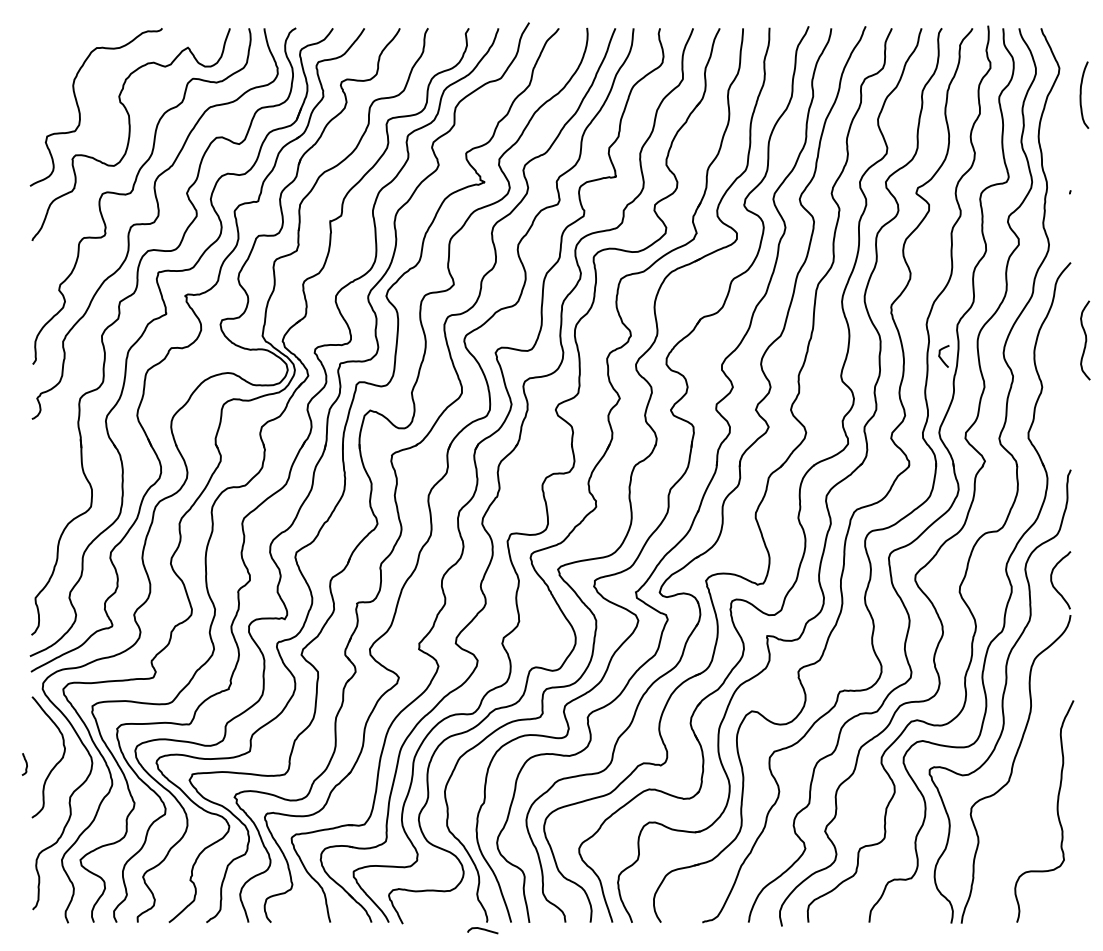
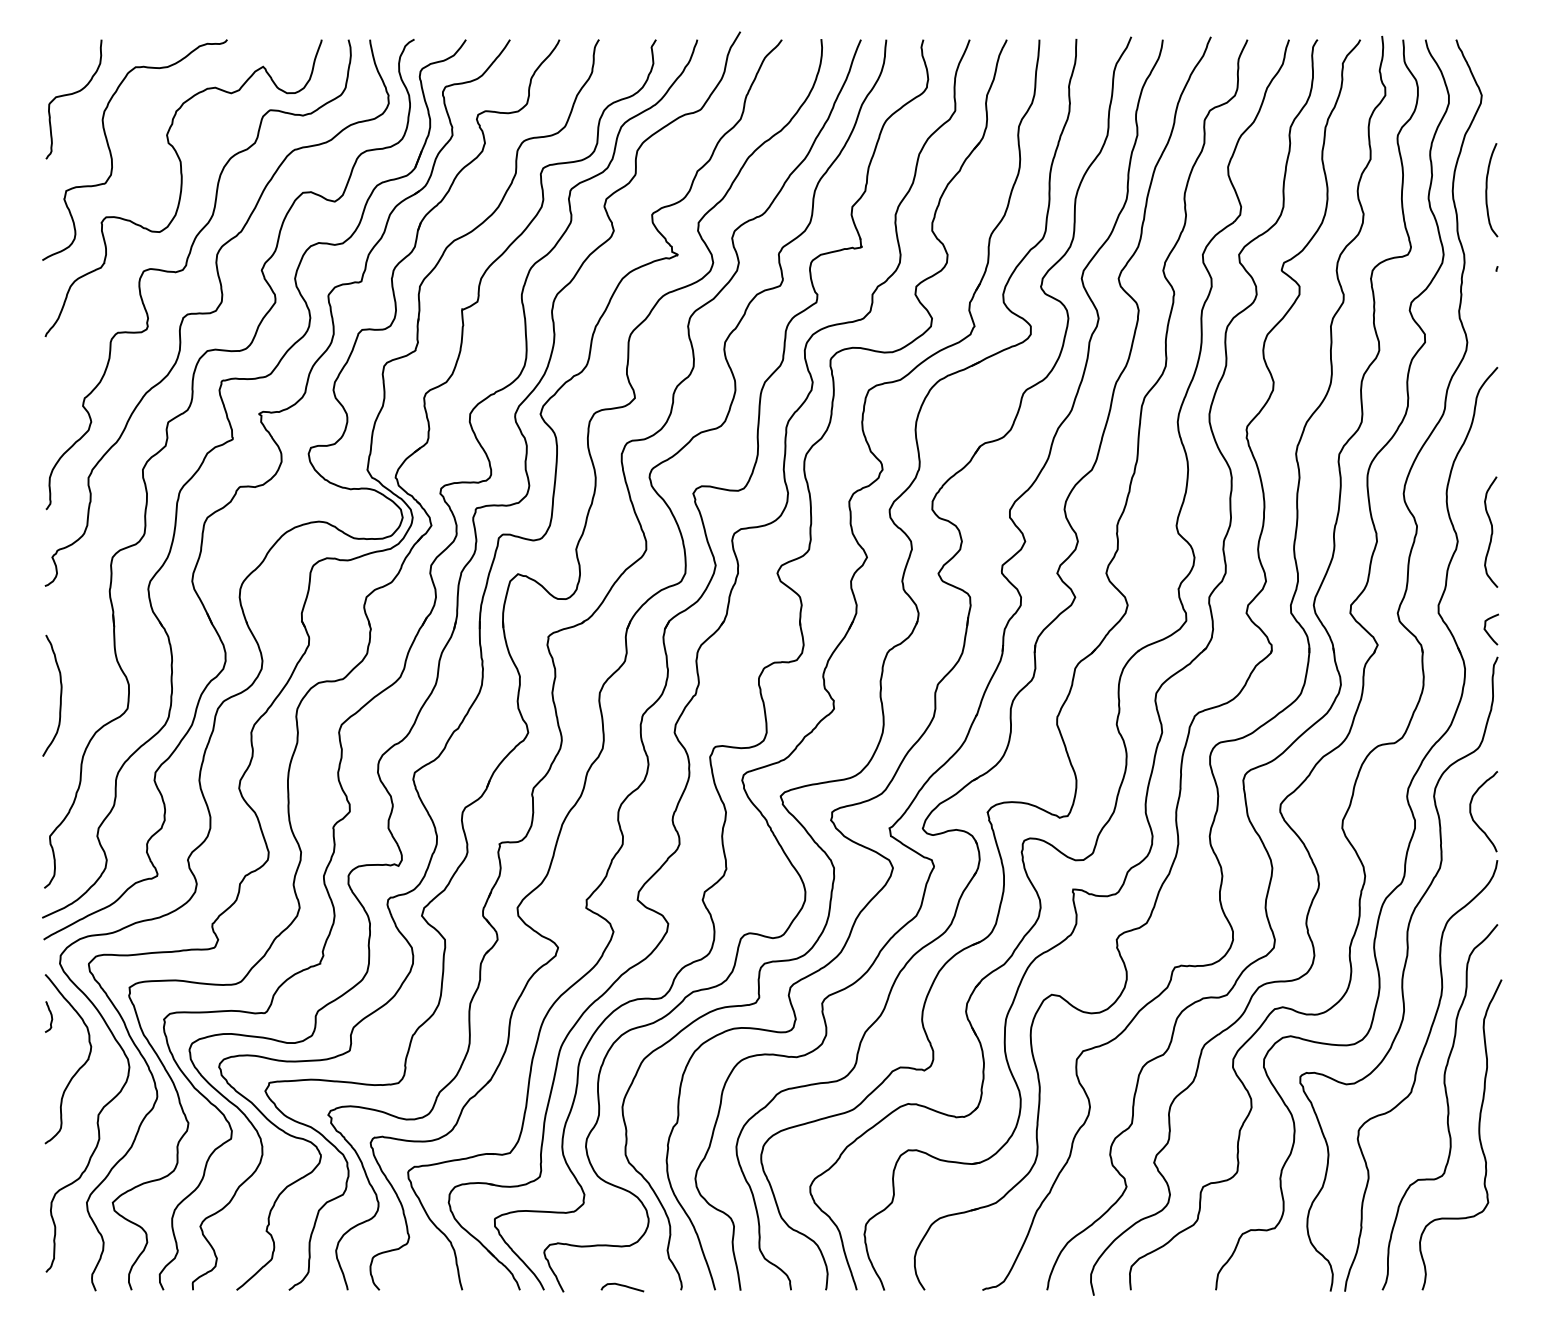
curve: (52, 67) -> (73, 94), added
curve: (1081, 95) -> (1487, 190), moved
curve: (1085, 339) -> (1491, 531), moved
curve: (941, 357) -> (1487, 631), moved
curve: (43, 497) -> (60, 695), added
curve: (25, 763) -> (50, 1015), moved
curve: (1034, 791) -> (1447, 1107), added
curve: (482, 929) -> (622, 1286), moved

